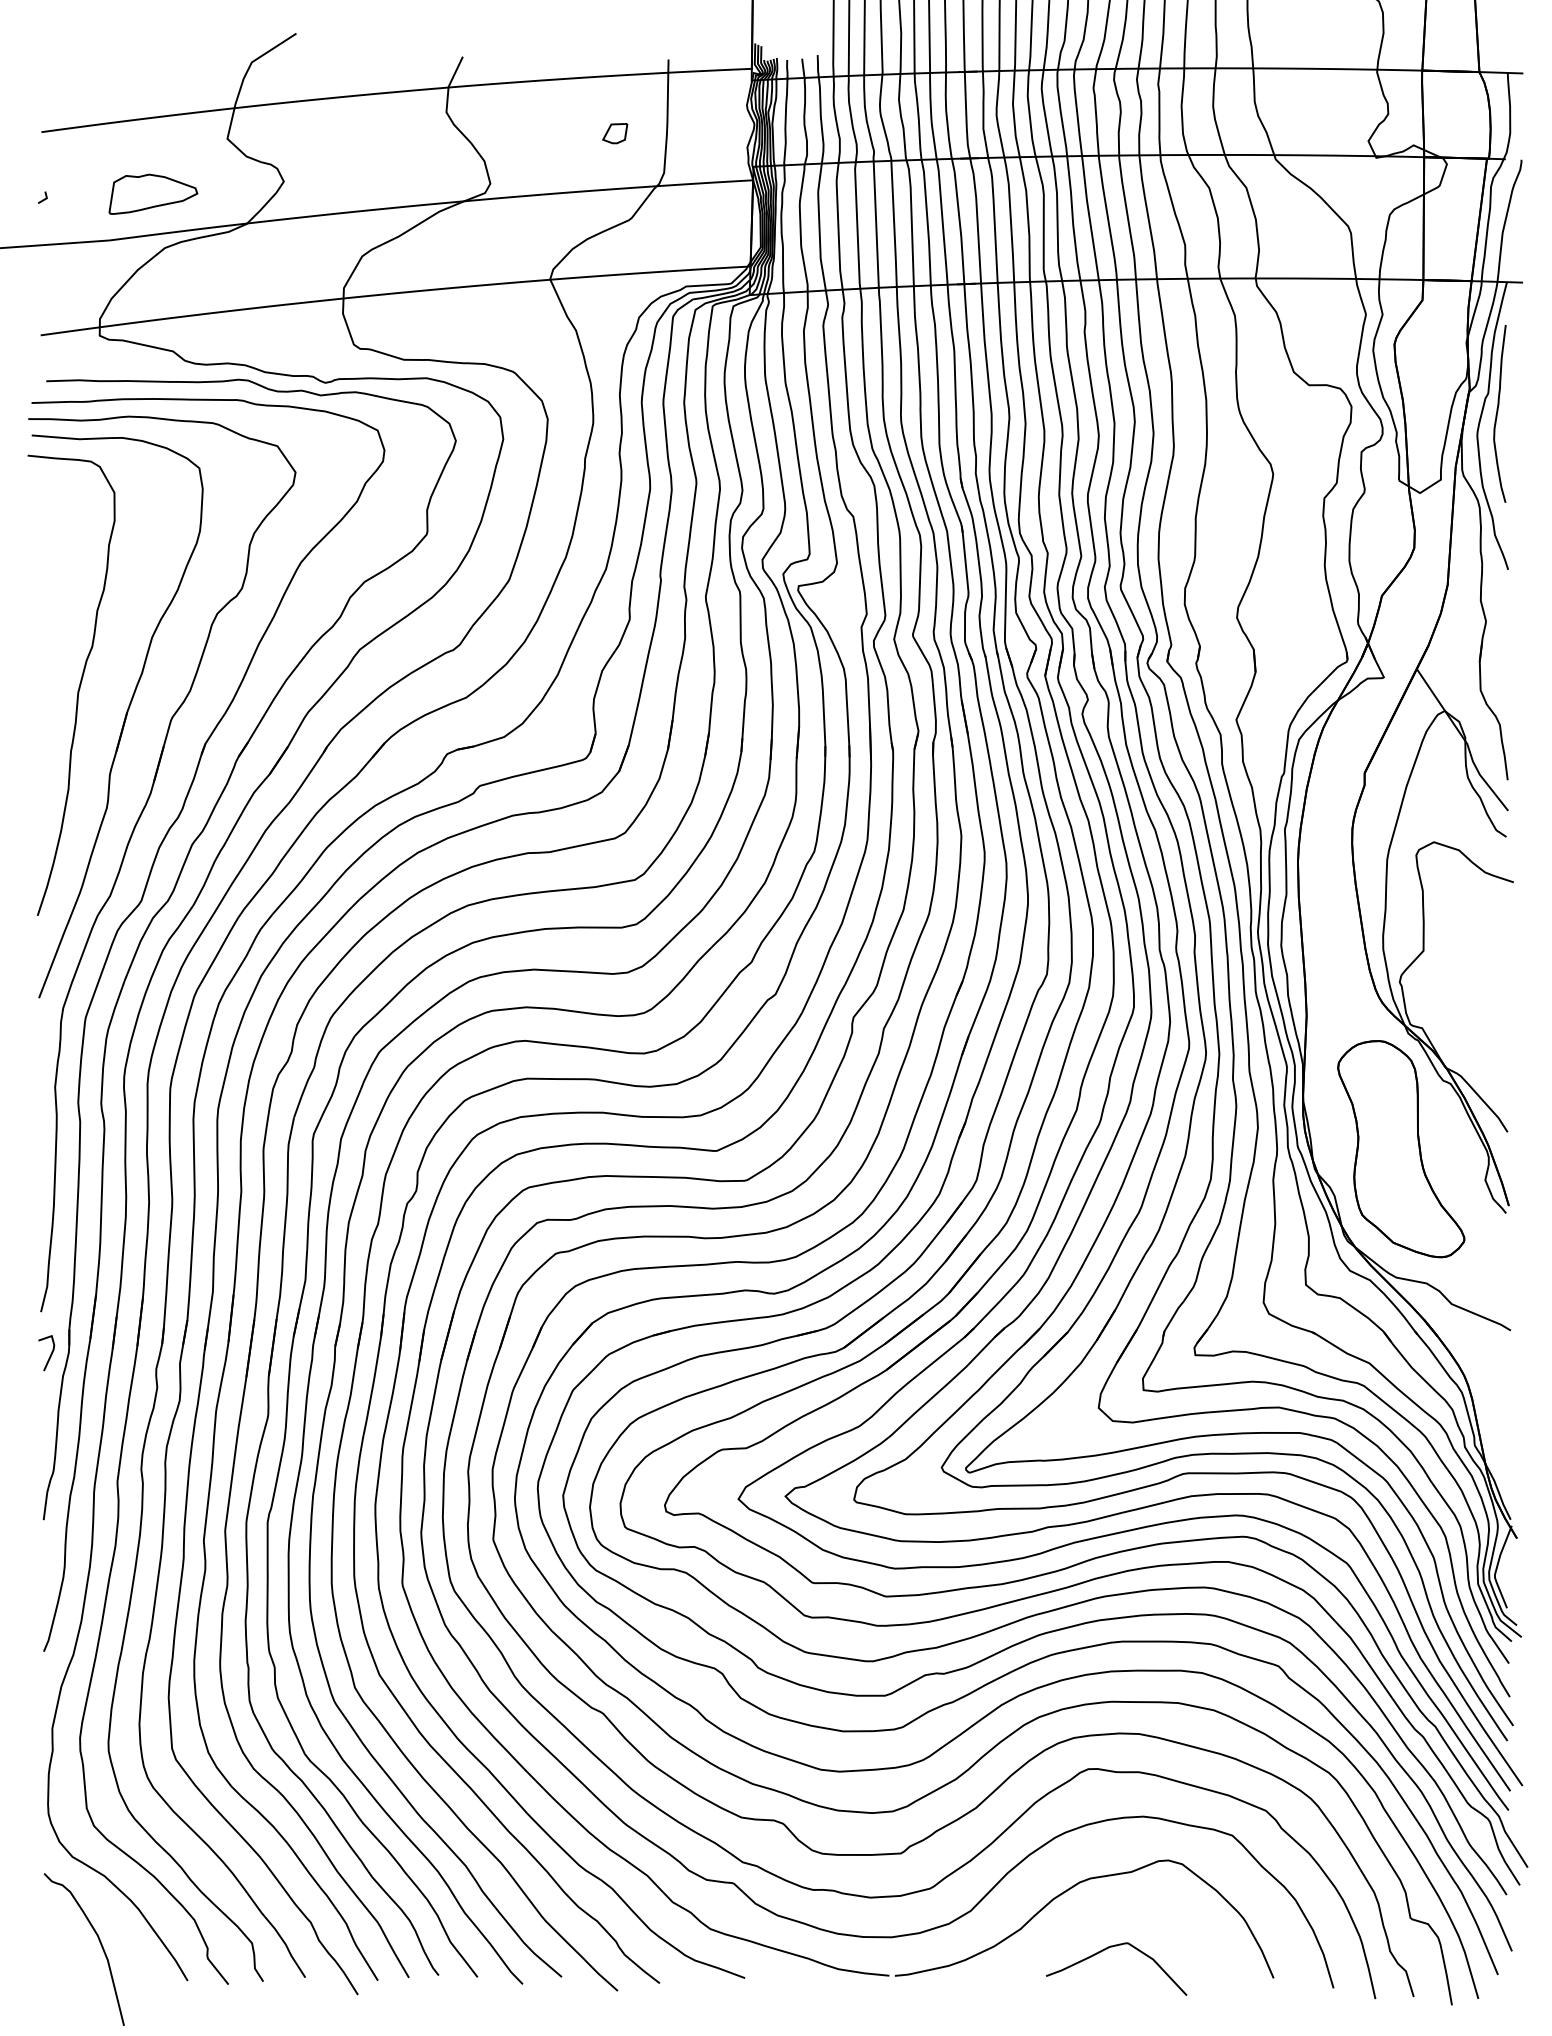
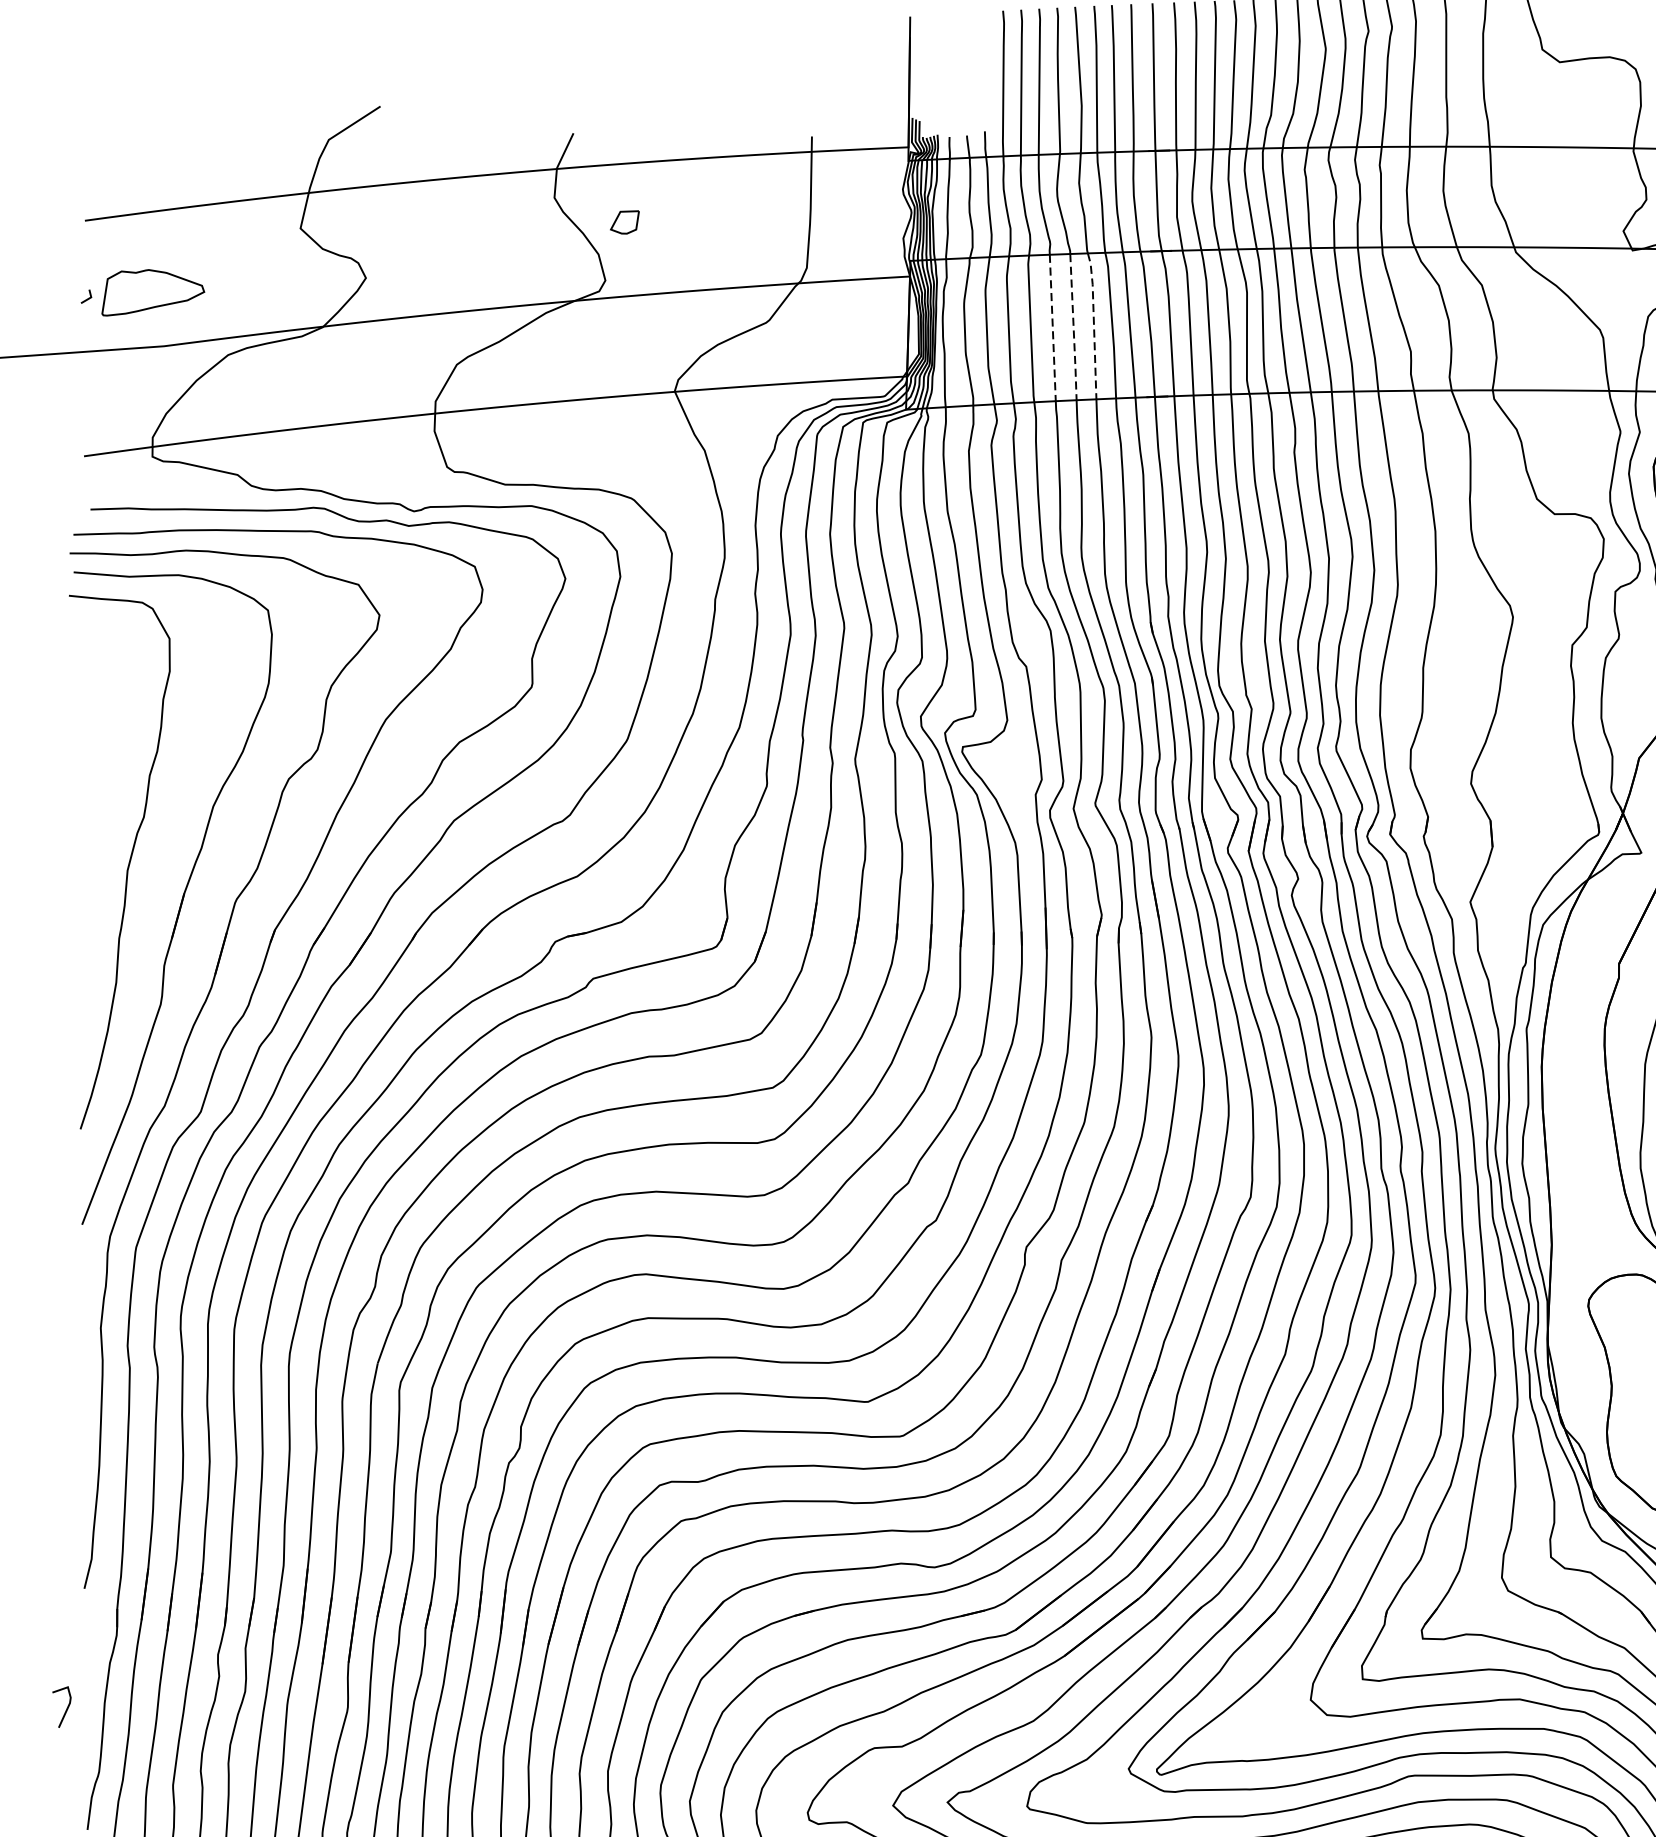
part: (615, 133) -> (625, 222), moved
part: (153, 193) -> (153, 291), moved
line: (911, 221) -> (1093, 324), solid -> dashed
line: (894, 224) -> (1073, 327), solid -> dashed
line: (876, 225) -> (1053, 328), solid -> dashed
line: (50, 1353) -> (66, 1707), moved

